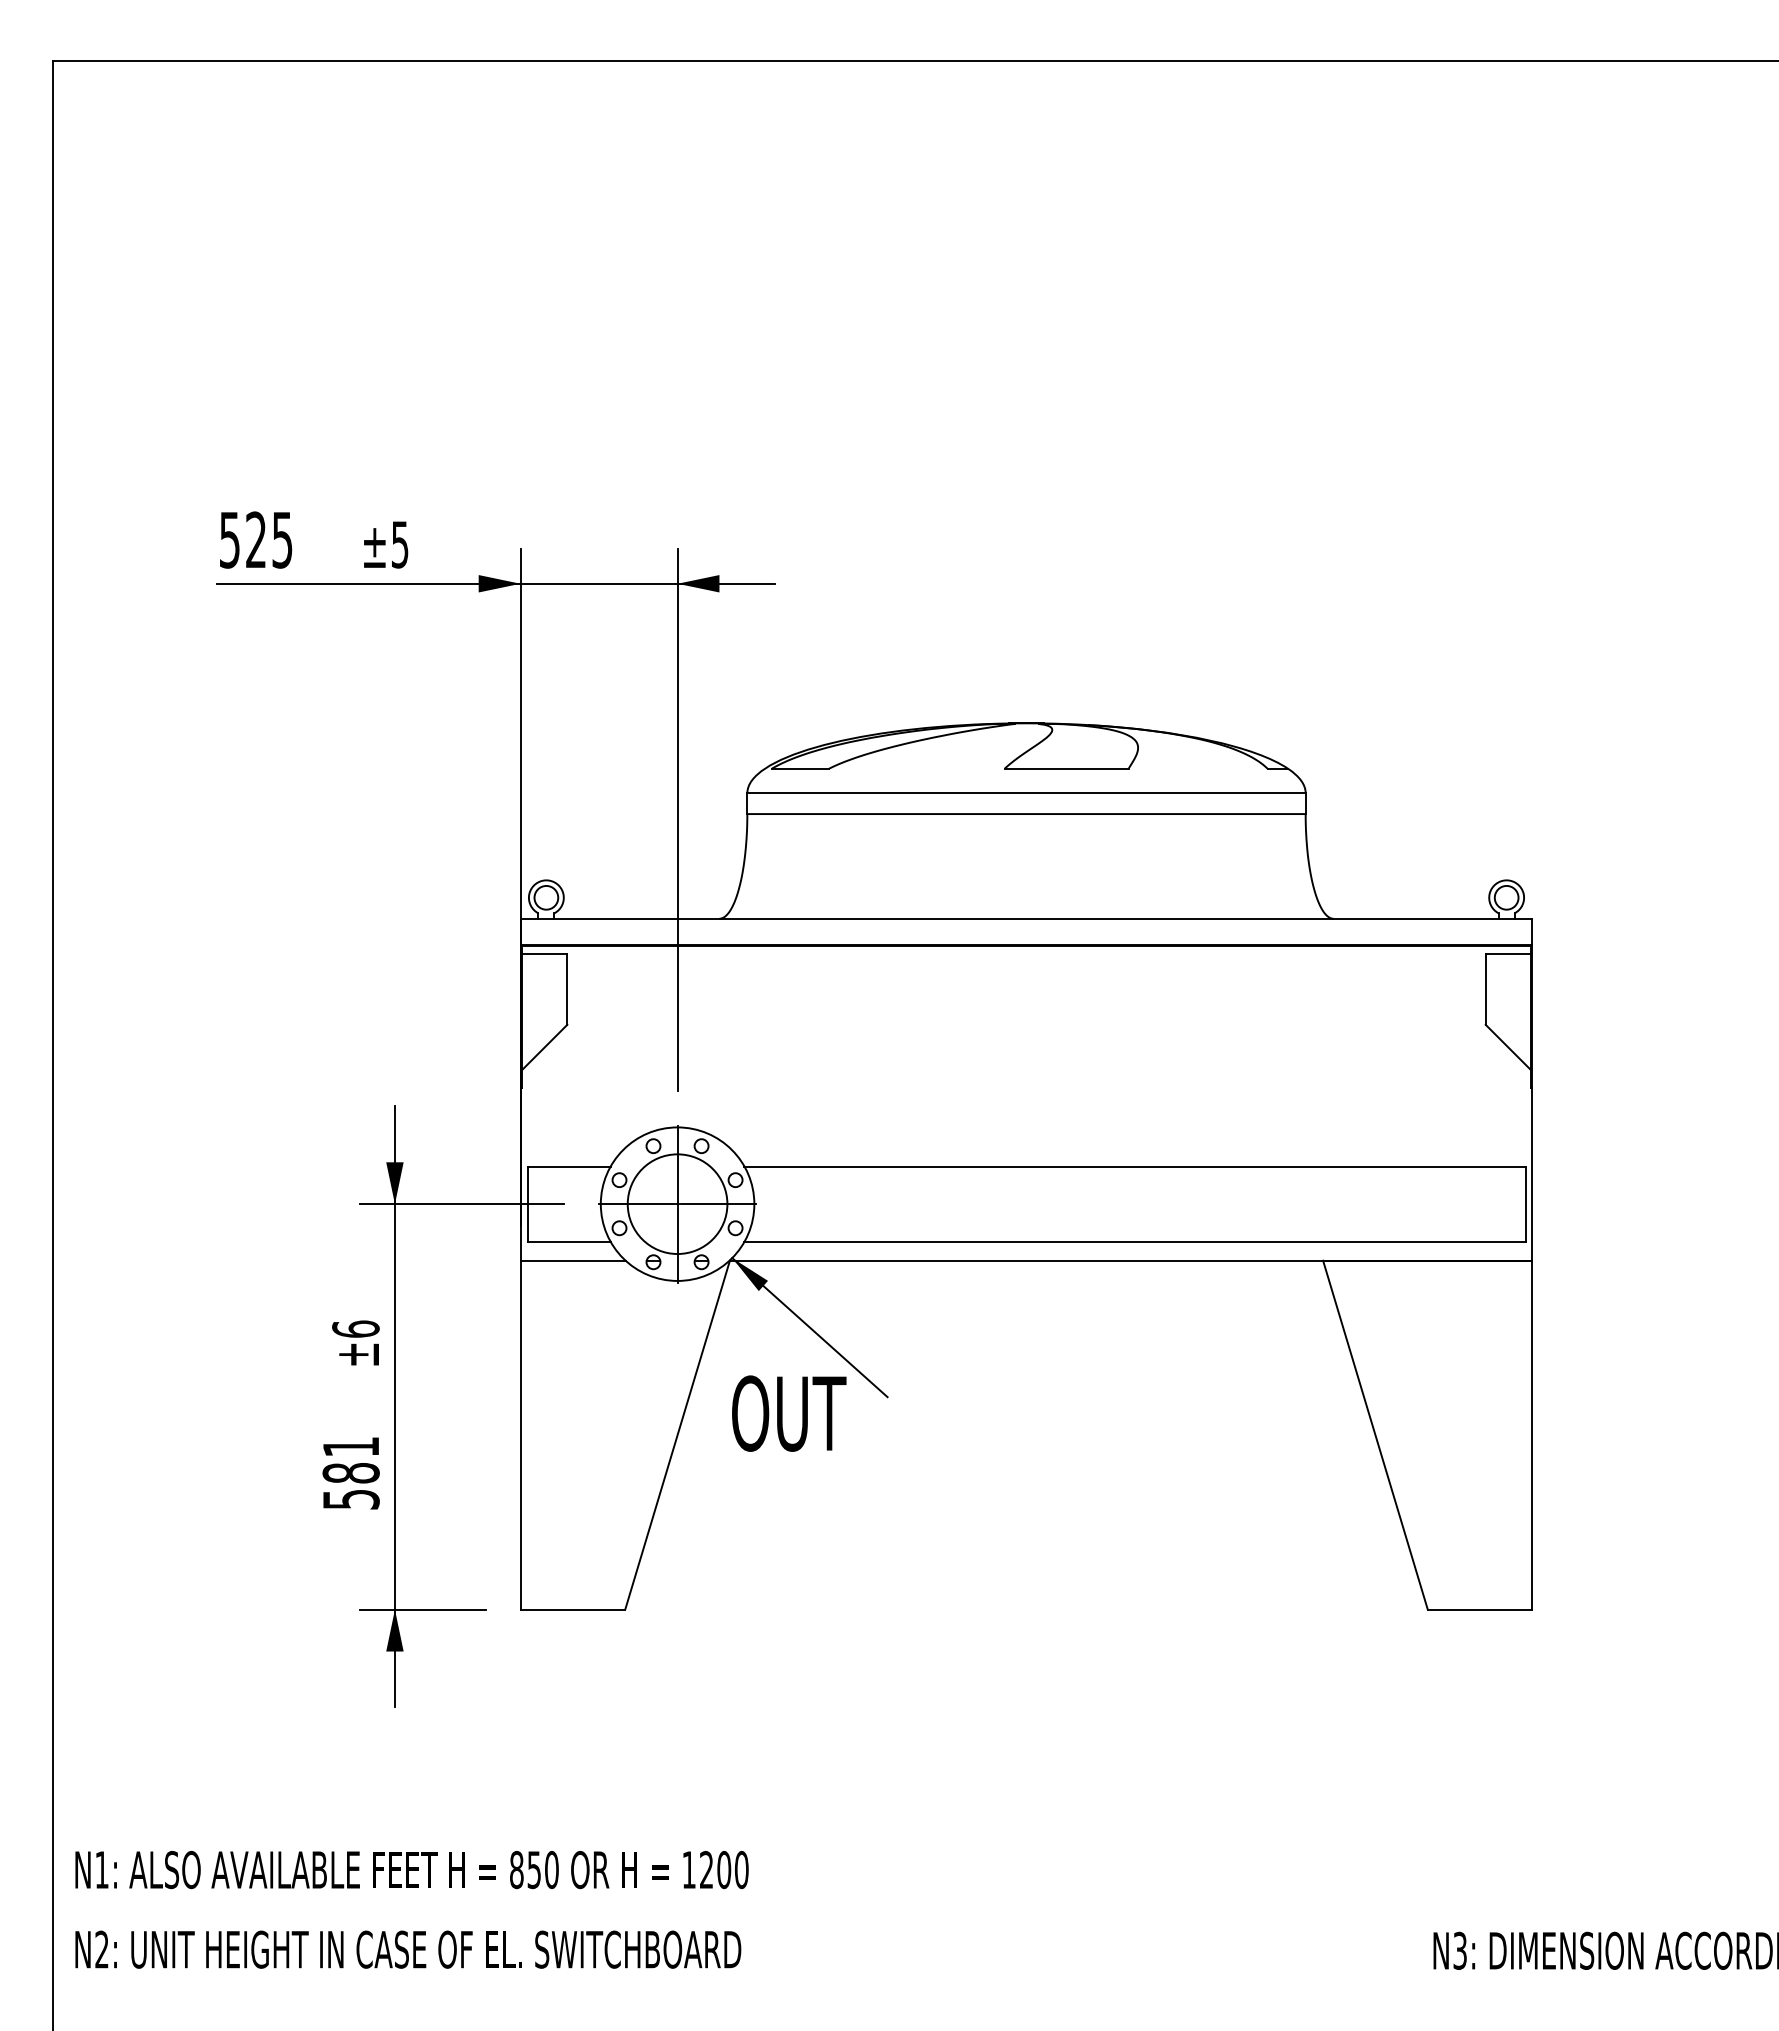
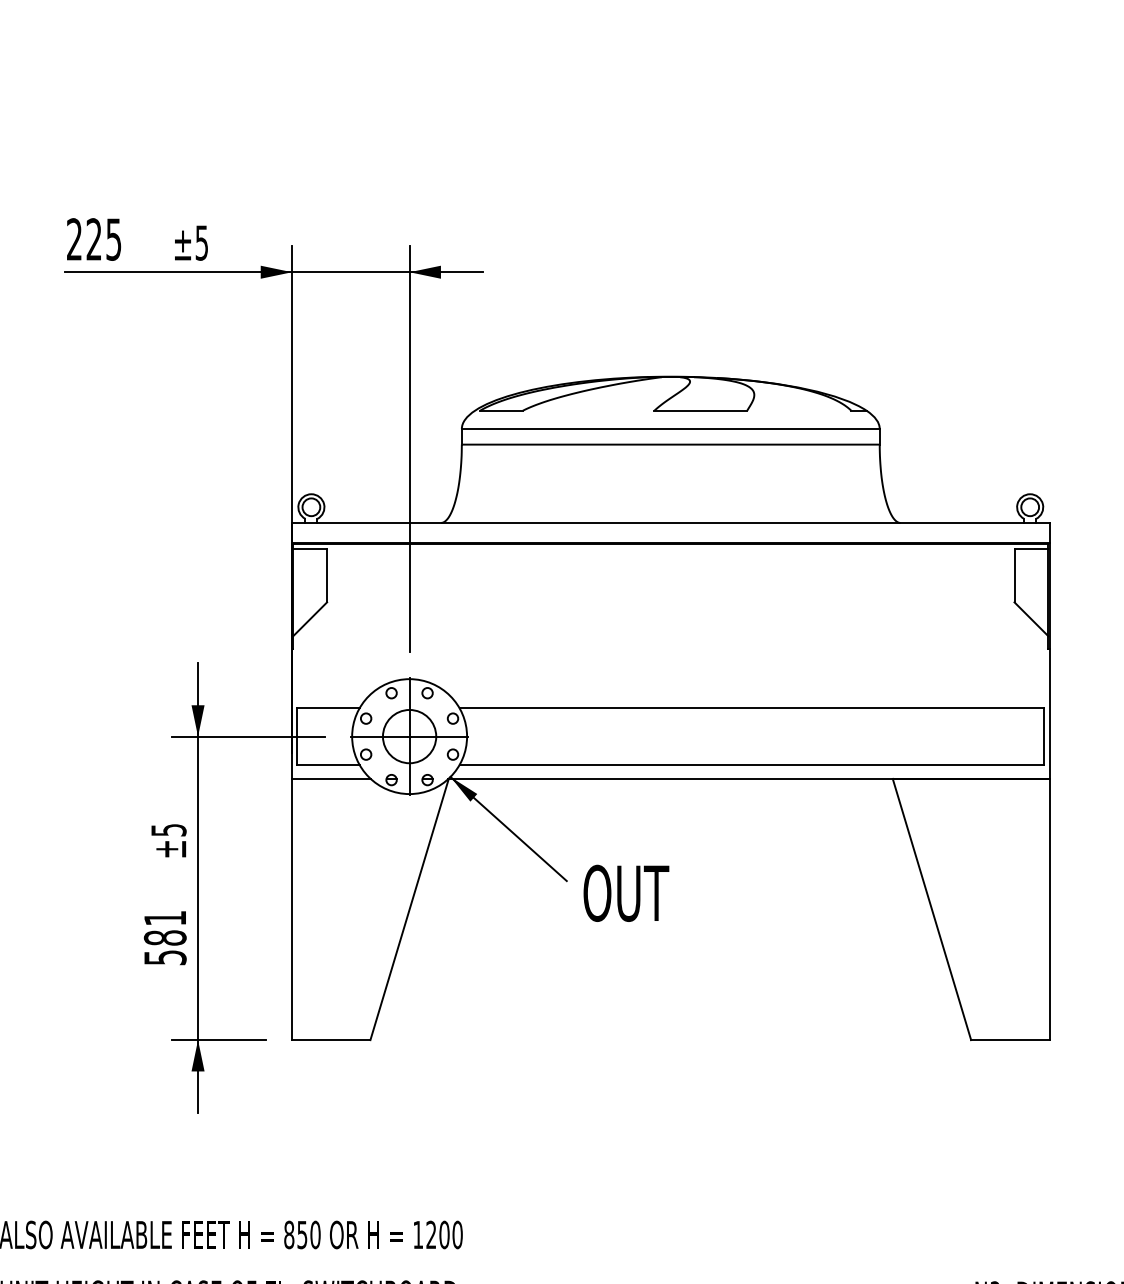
text: (229, 539) -> (74, 239), 525 -> 225
circle: (677, 1203) -> (409, 736), size x0.71
text: (355, 1328) -> (168, 829), ±6 -> ±5
text: (789, 1413) -> (626, 893), moved

